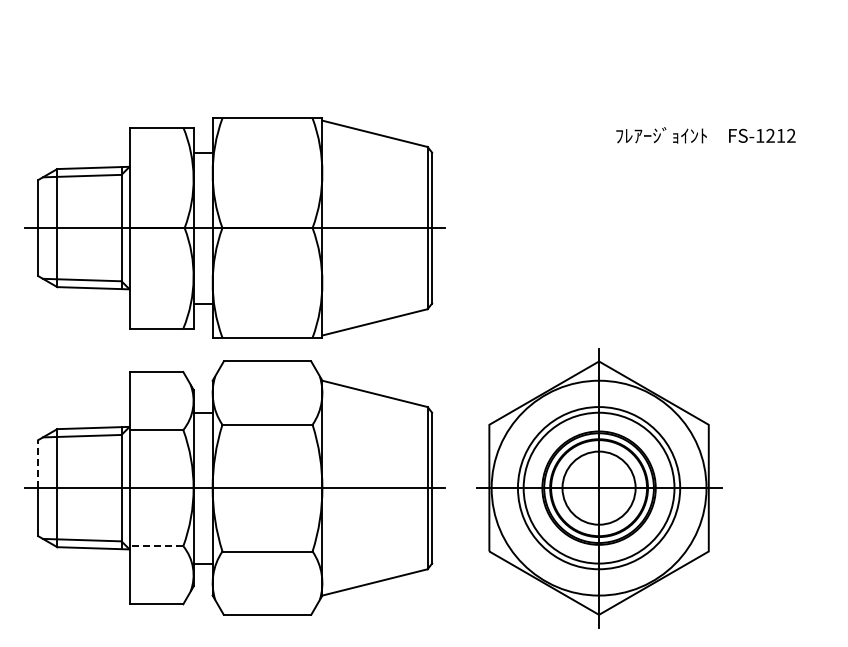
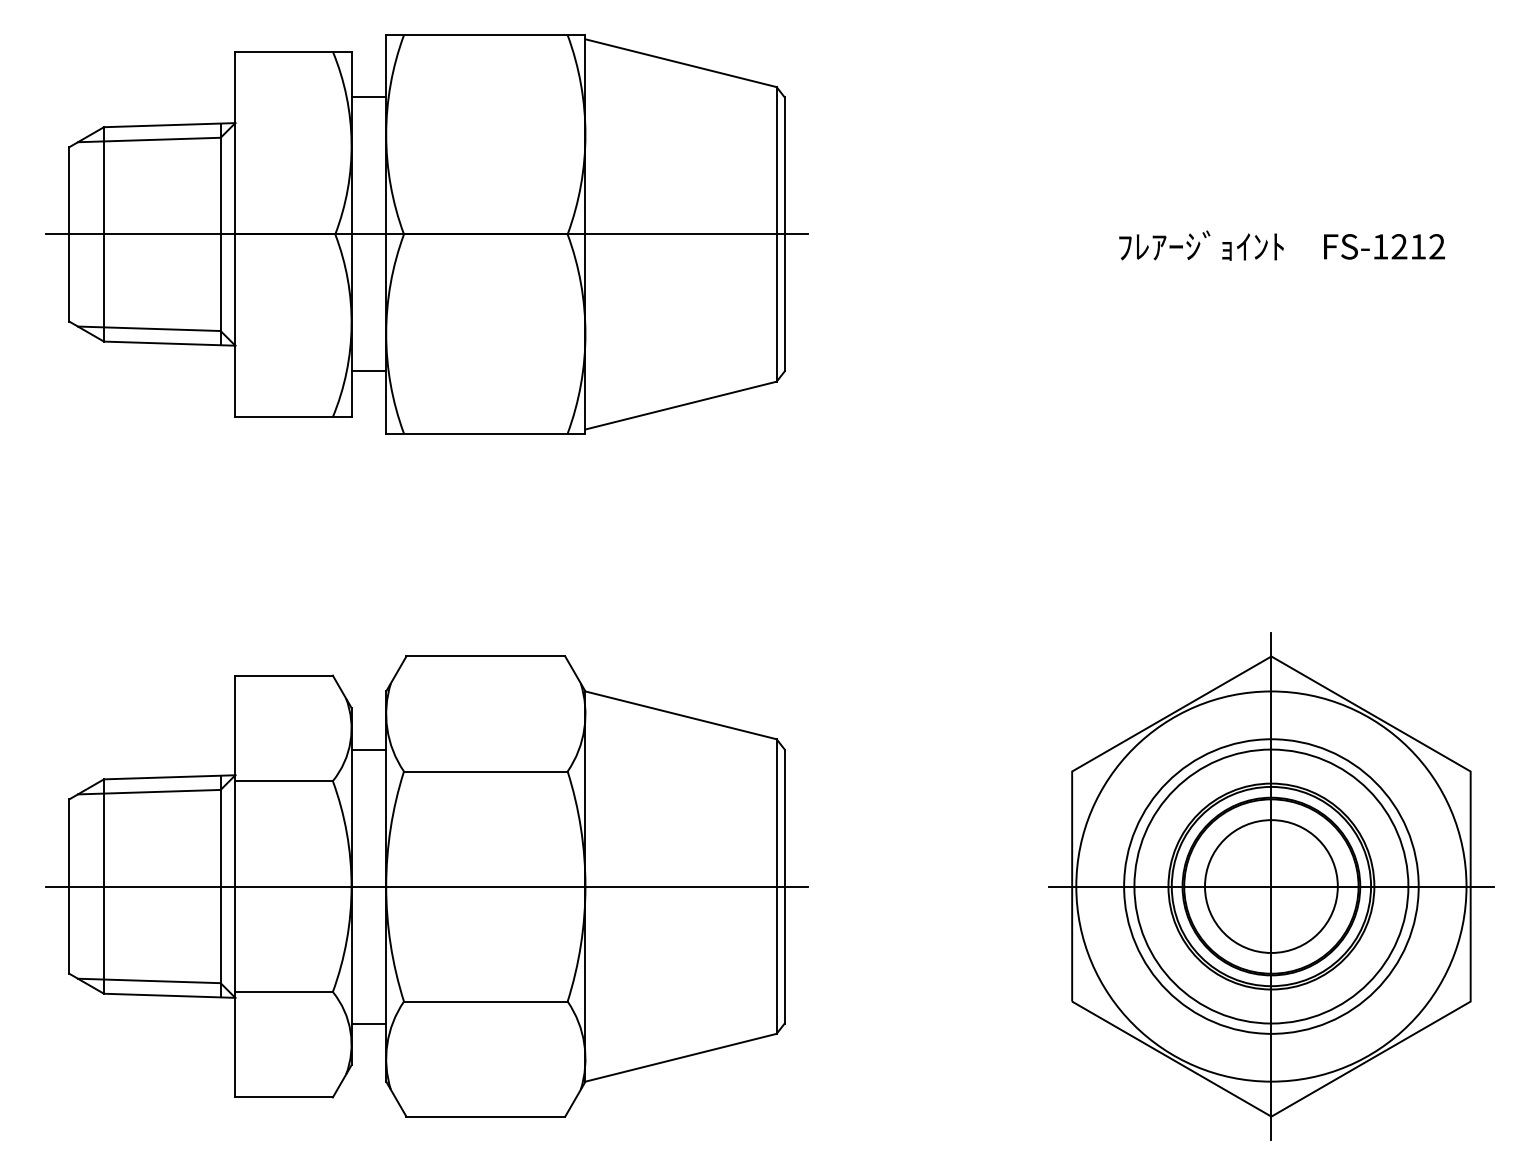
part: (234, 227) -> (425, 233), moved
line: (38, 464) -> (69, 843), dashed -> solid
part: (599, 488) -> (1272, 887), moved
line: (156, 546) -> (284, 992), dashed -> solid

